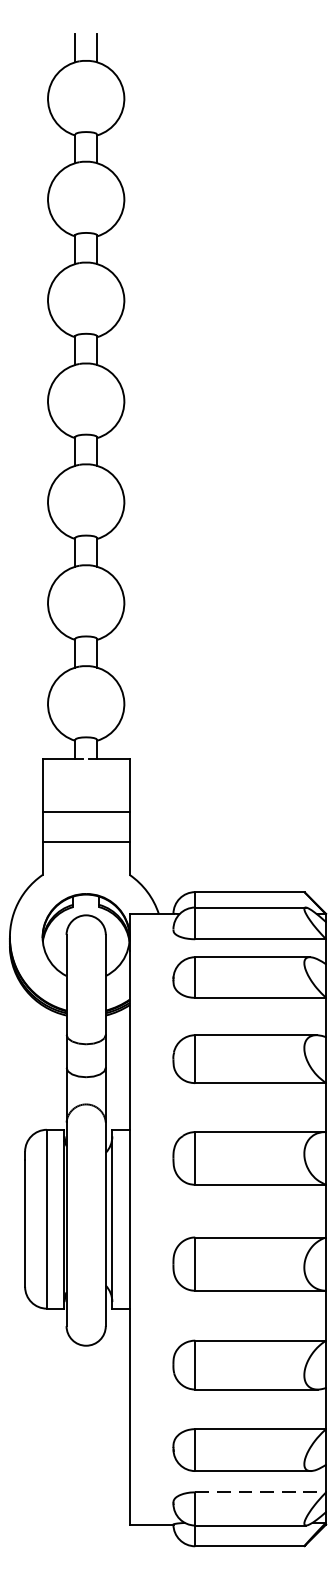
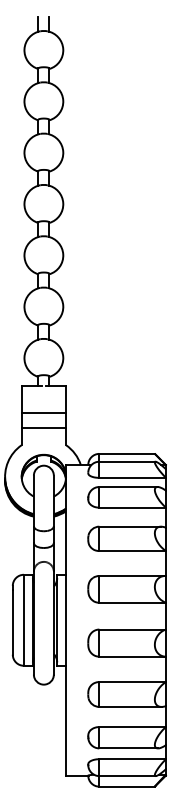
line: (262, 1492) -> (133, 759), dashed -> solid

